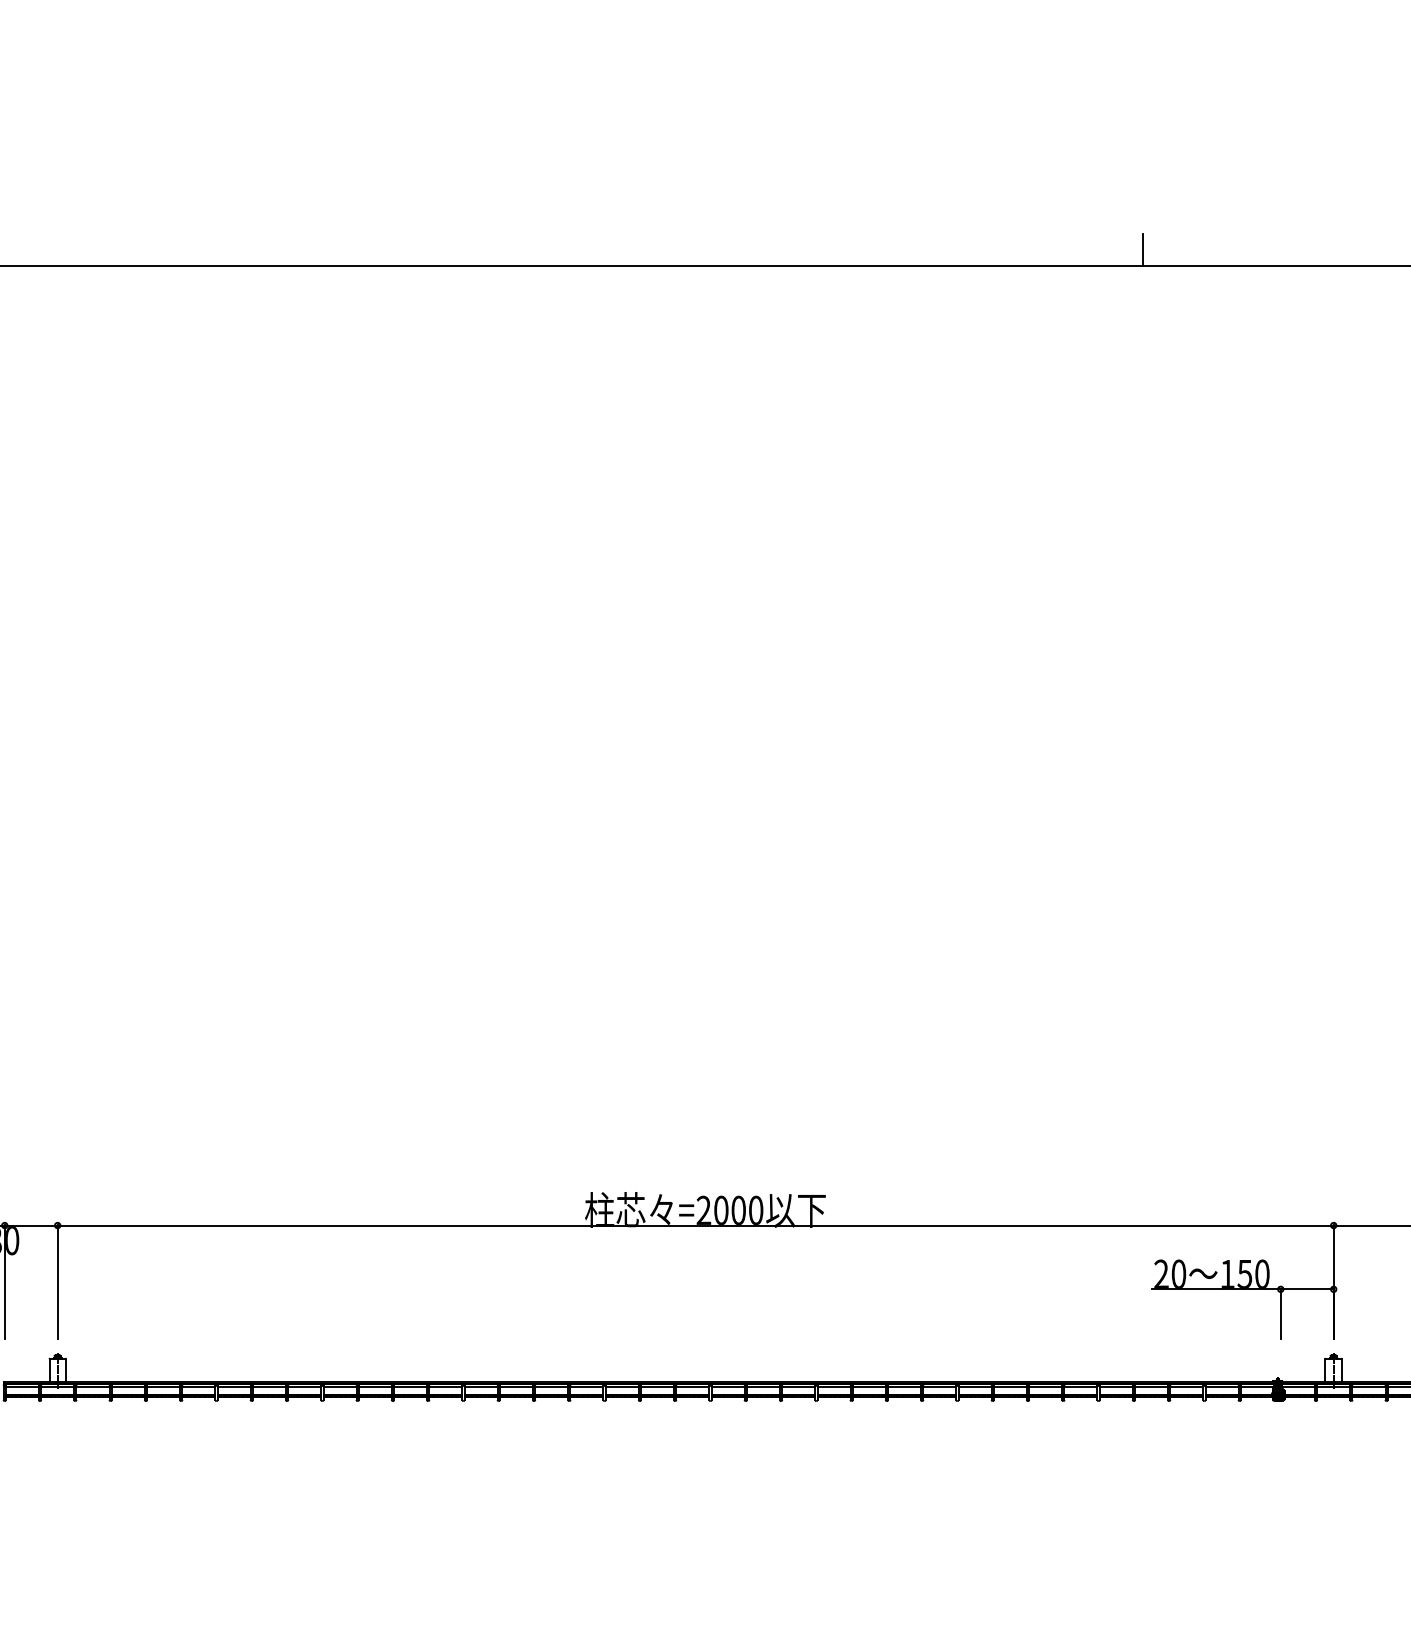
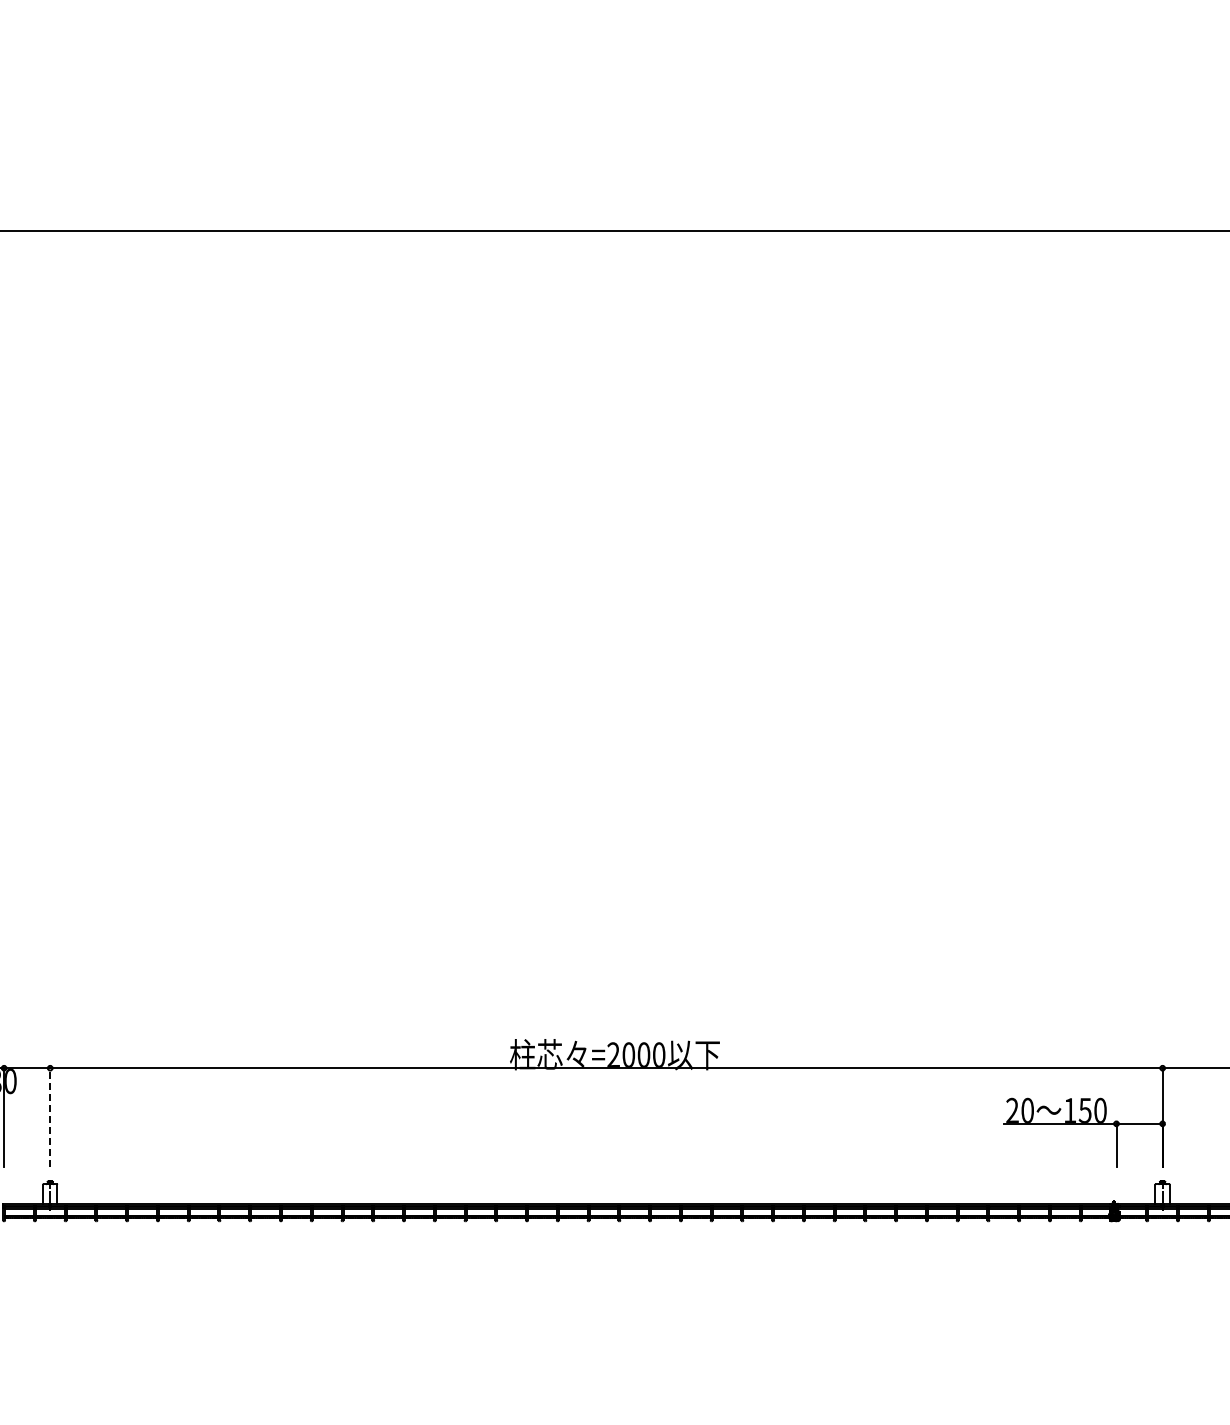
line: (1143, 249) -> (996, 217), removed
line: (57, 1282) -> (50, 1117), solid -> dashed

